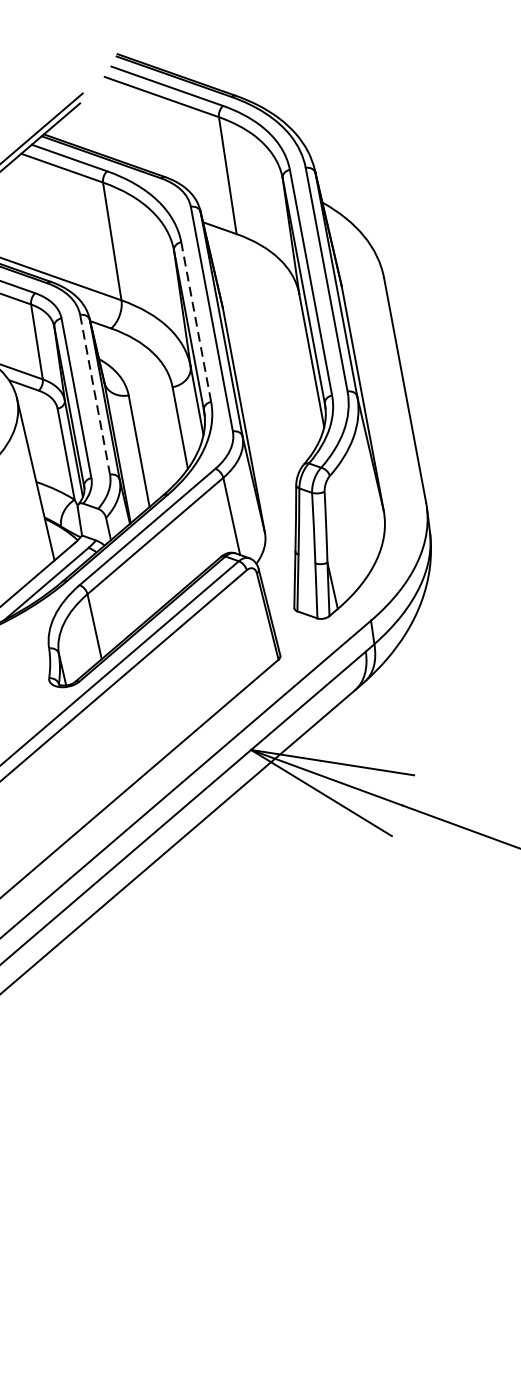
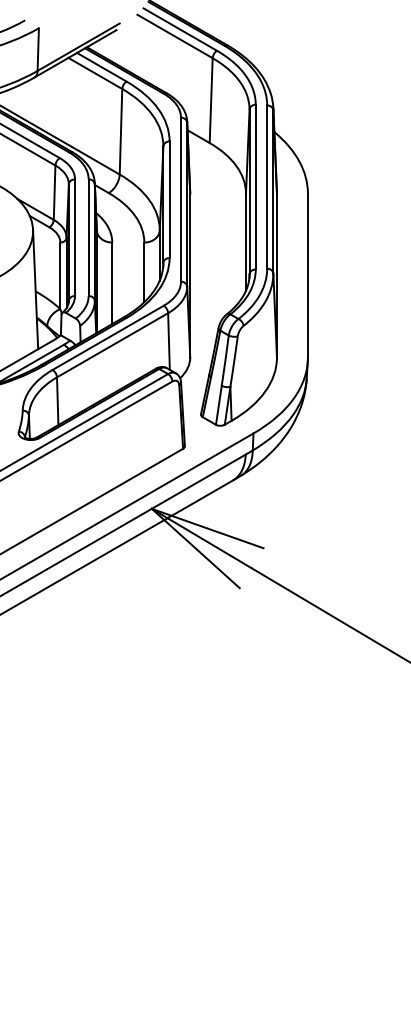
line: (196, 321) -> (169, 199), dashed -> solid
line: (95, 395) -> (88, 238), dashed -> solid

